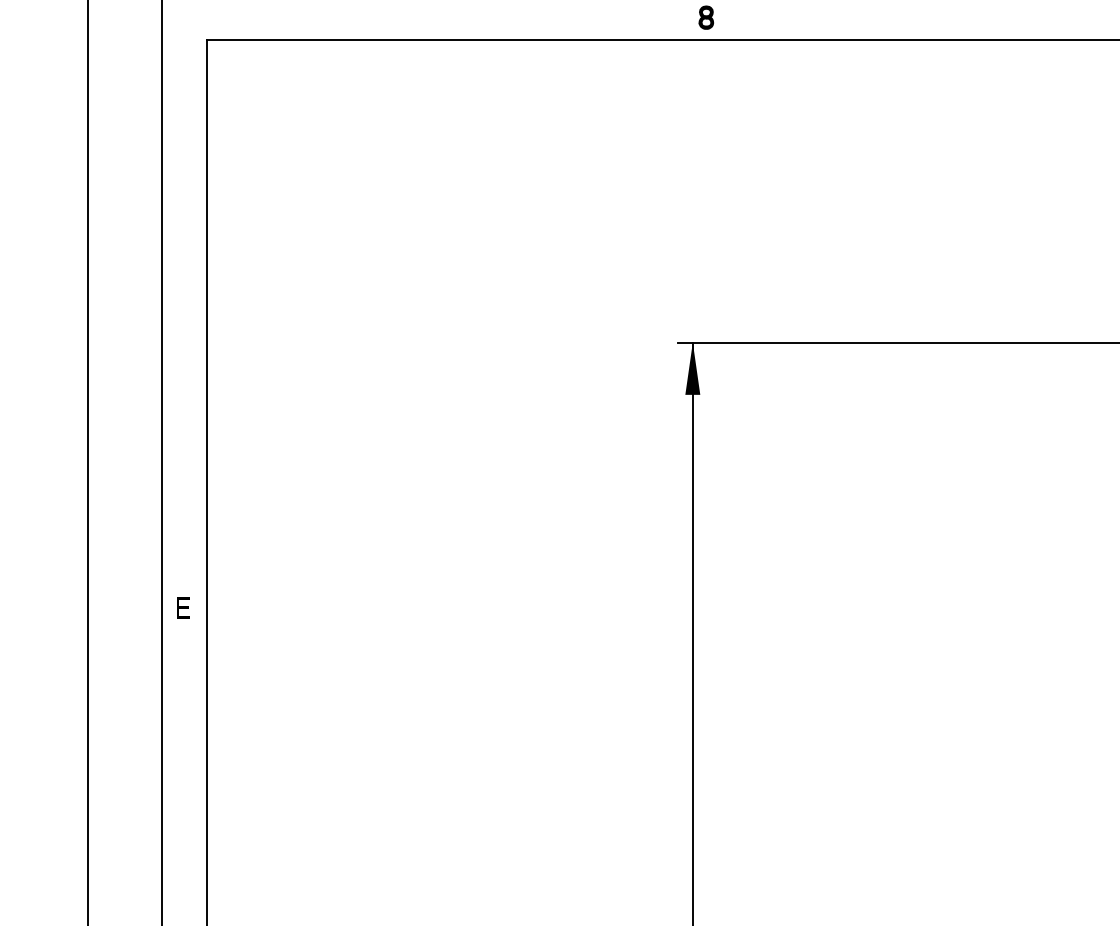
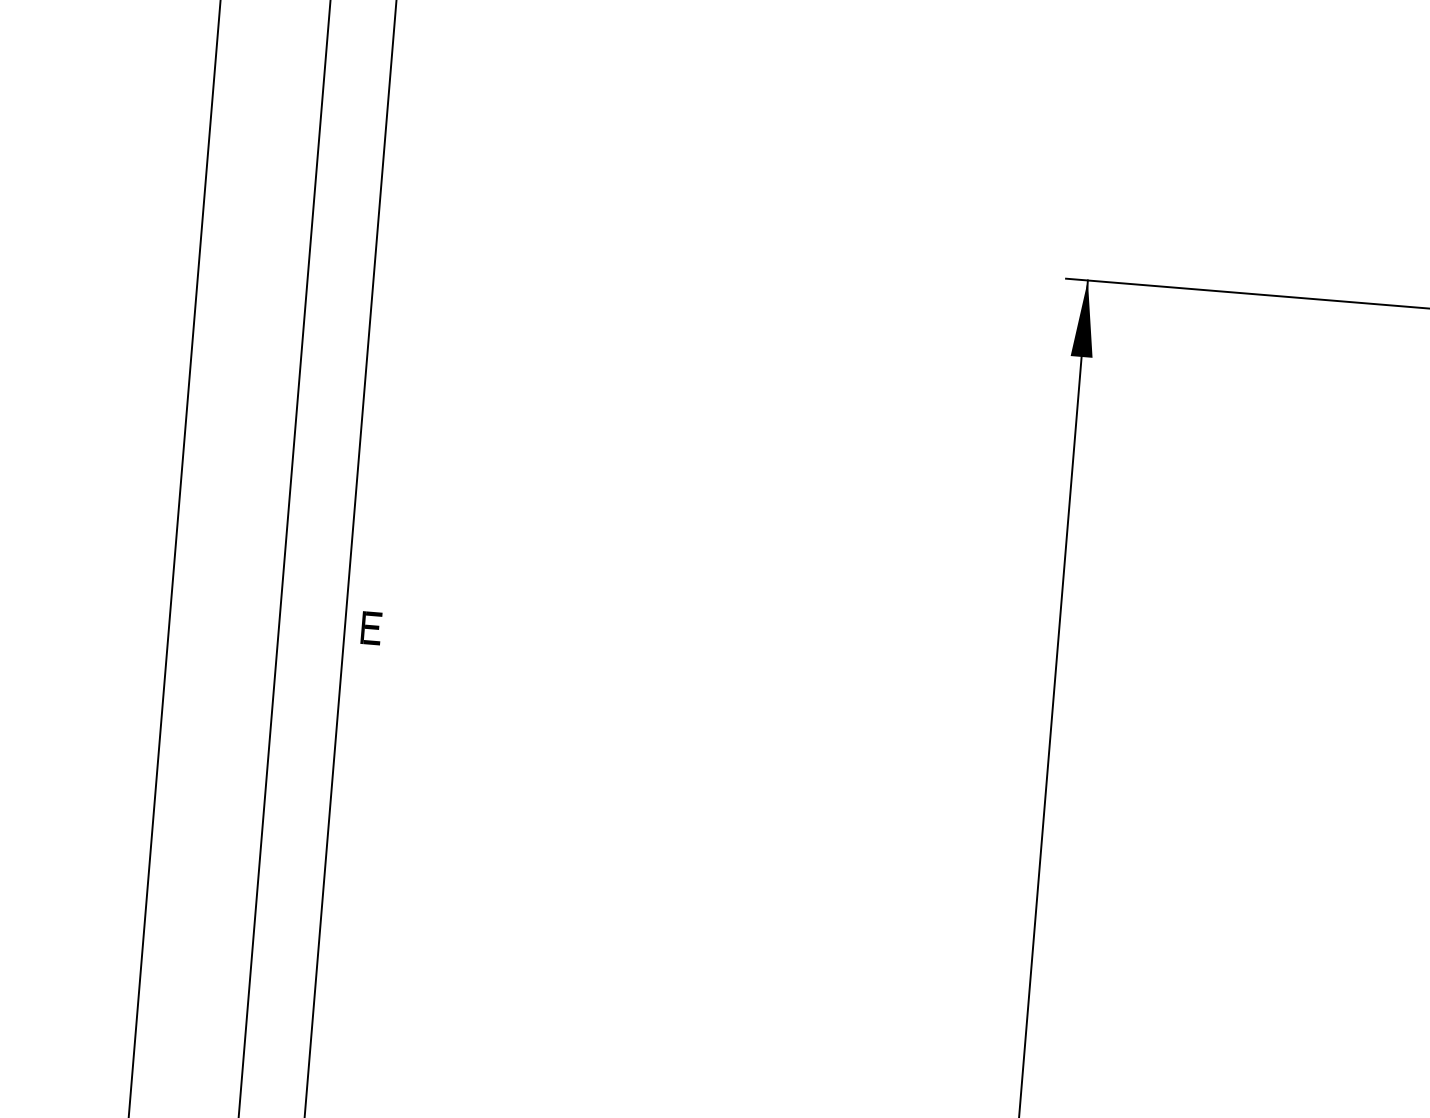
part: (183, 607) -> (371, 627), moved

